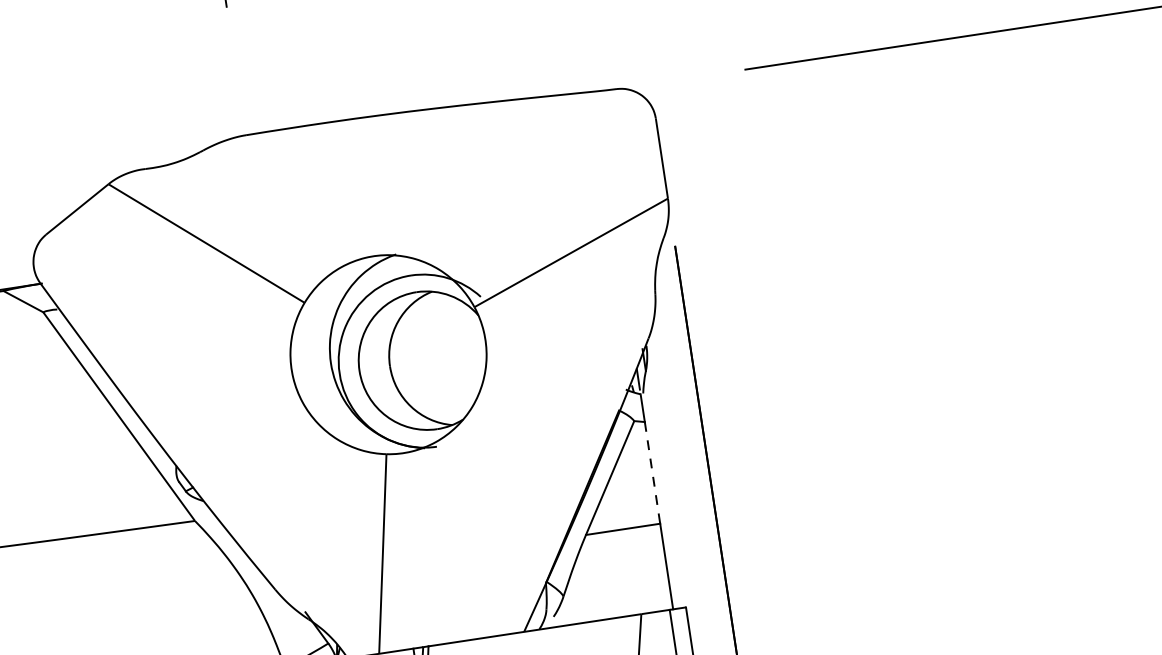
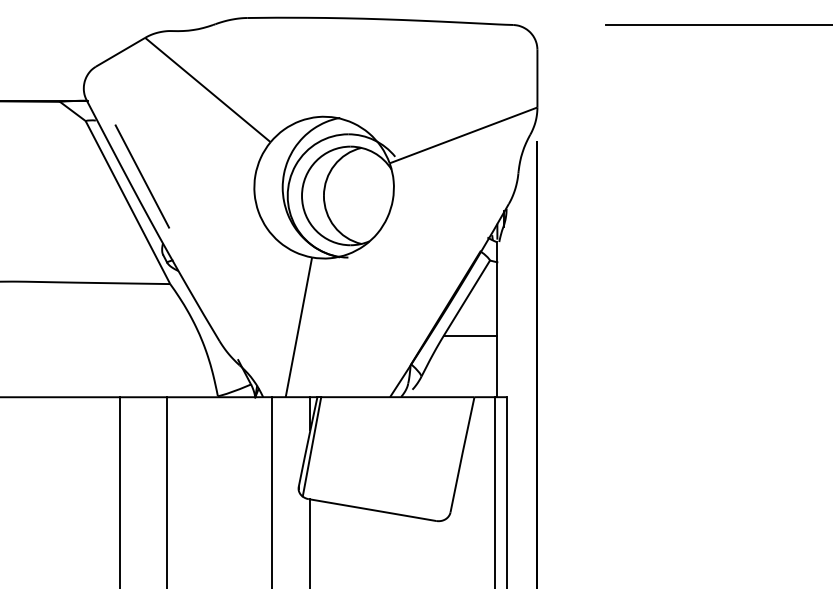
line: (132, 377) -> (141, 176), added
line: (652, 472) -> (497, 298), dashed -> solid

